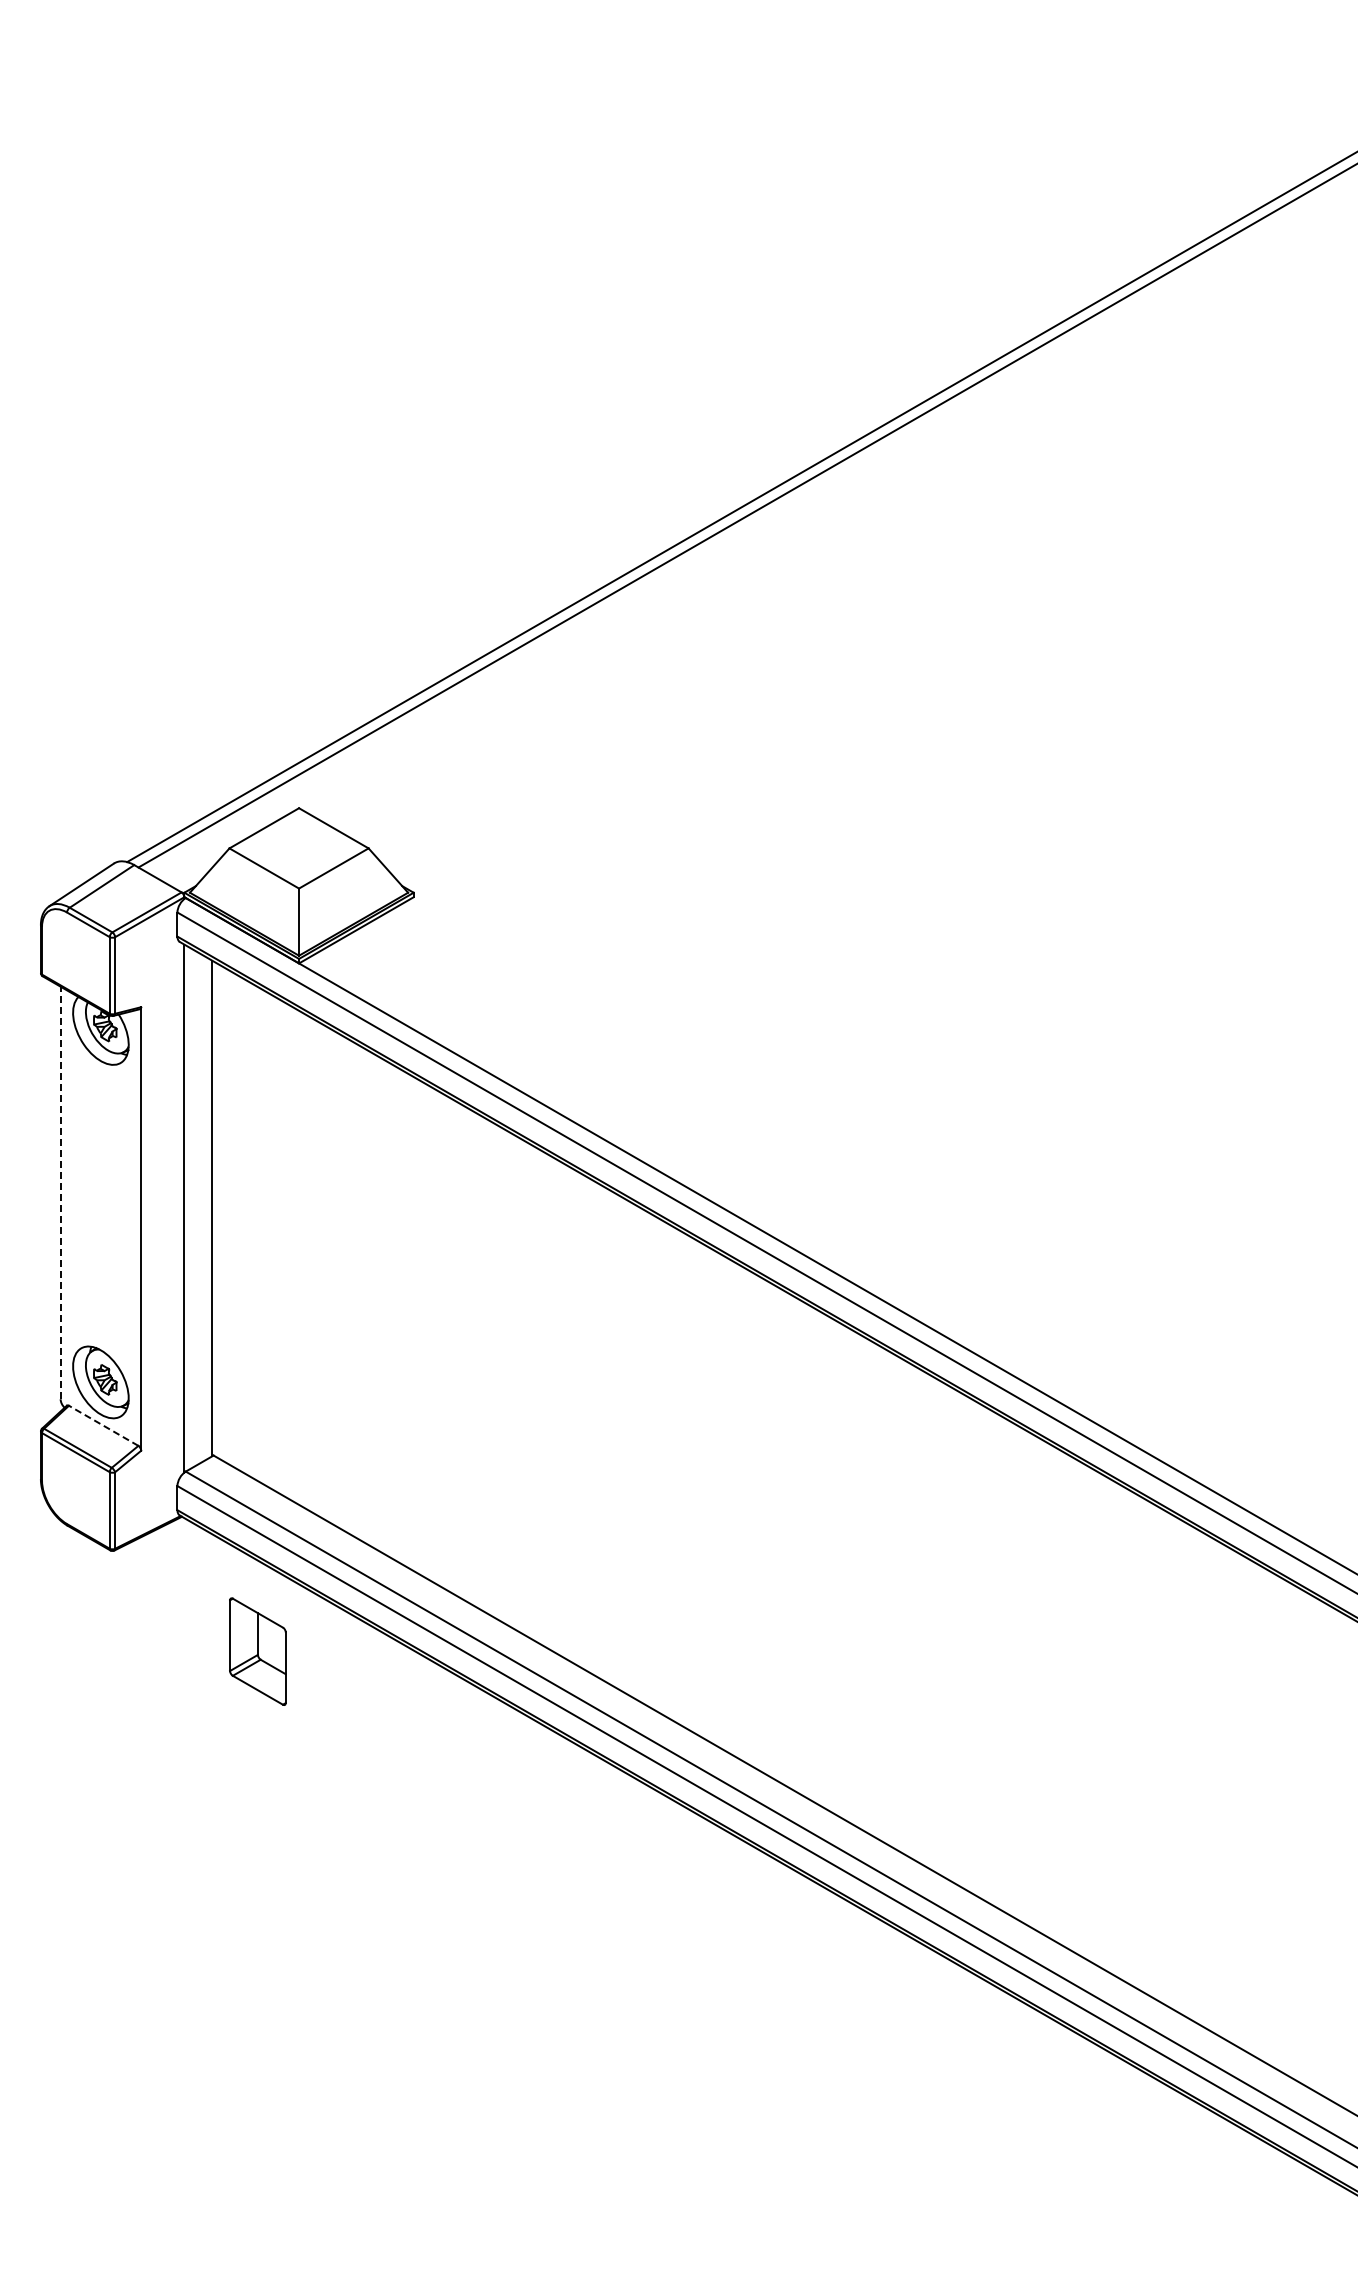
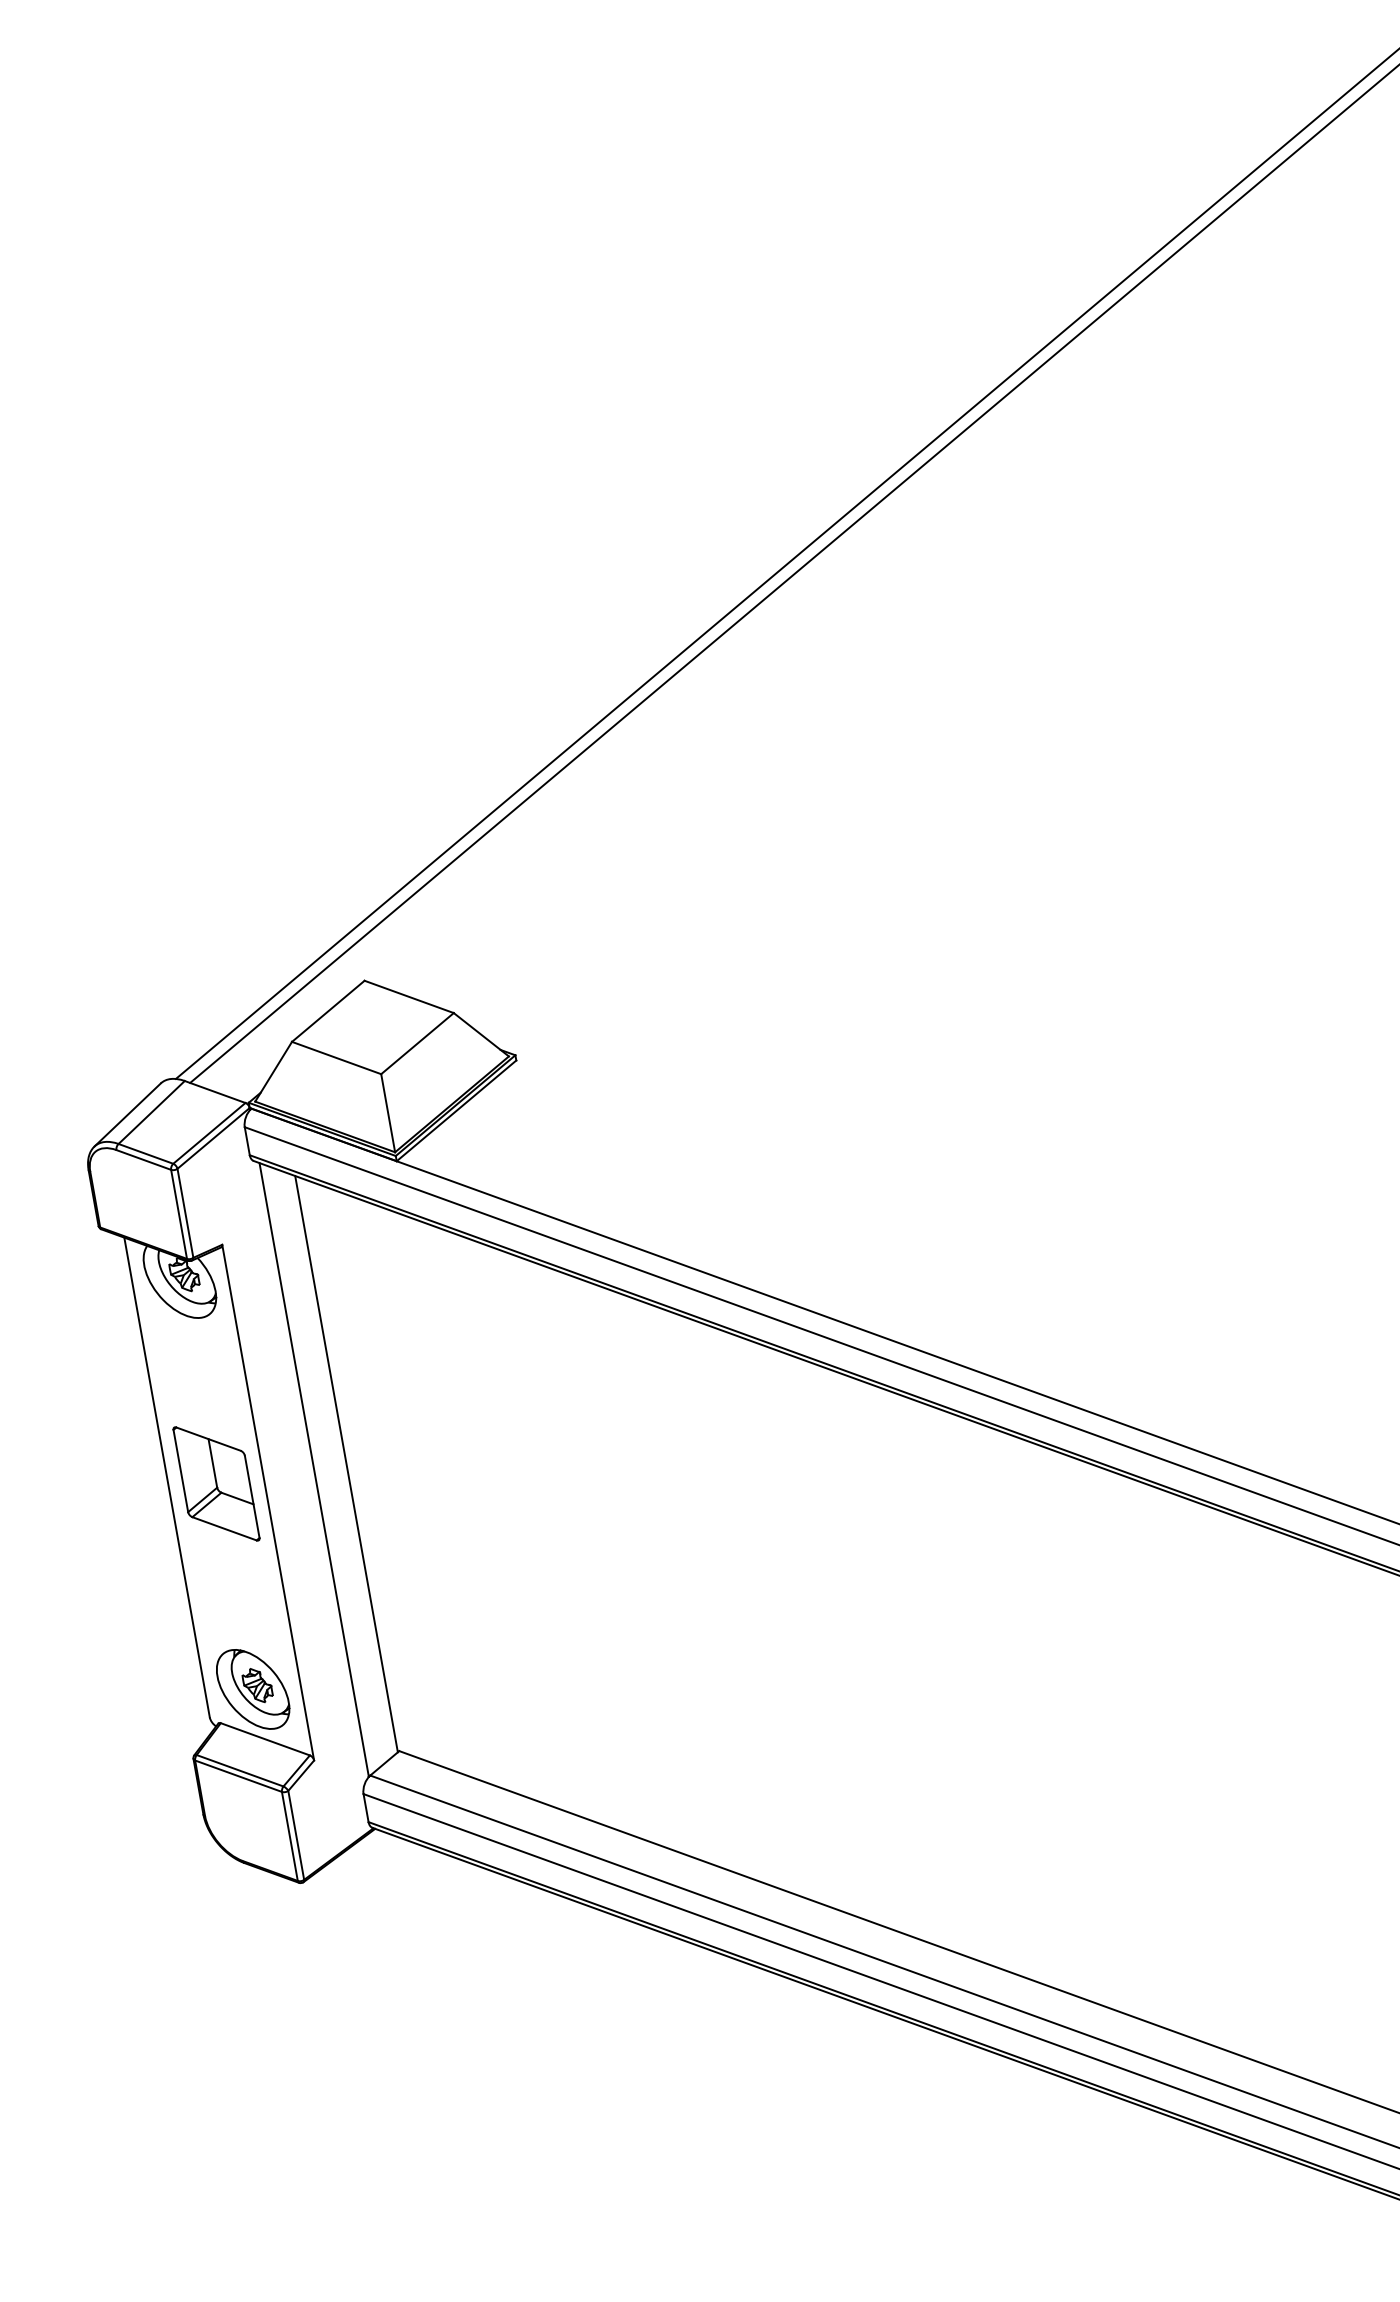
line: (60, 1192) -> (166, 1476), dashed -> solid
line: (103, 1425) -> (265, 1738), dashed -> solid
part: (257, 1651) -> (215, 1483), moved

